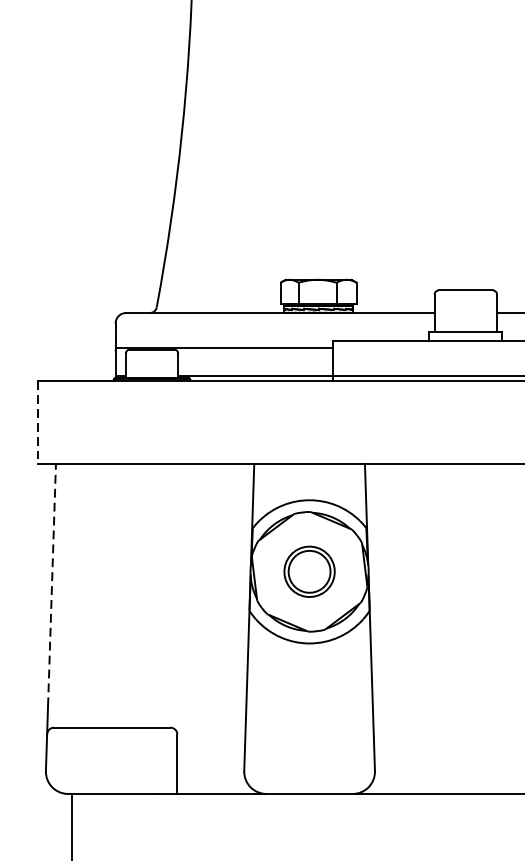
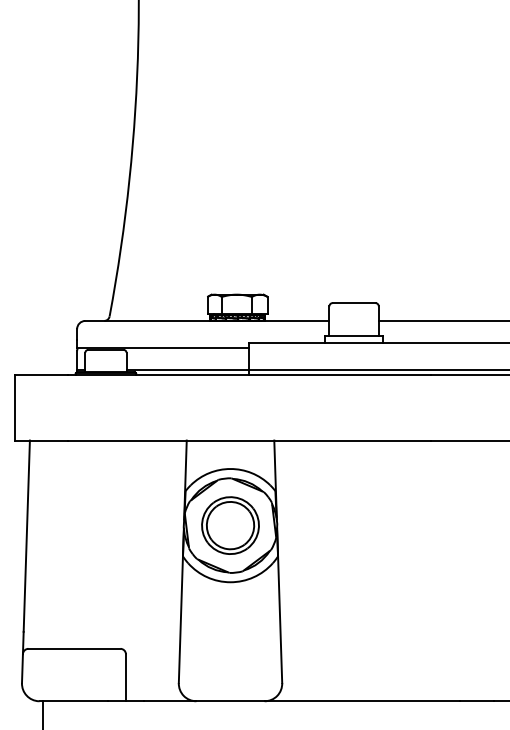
line: (37, 422) -> (15, 407), dashed -> solid
part: (309, 571) -> (230, 525), size x1.43
line: (51, 585) -> (26, 536), dashed -> solid

